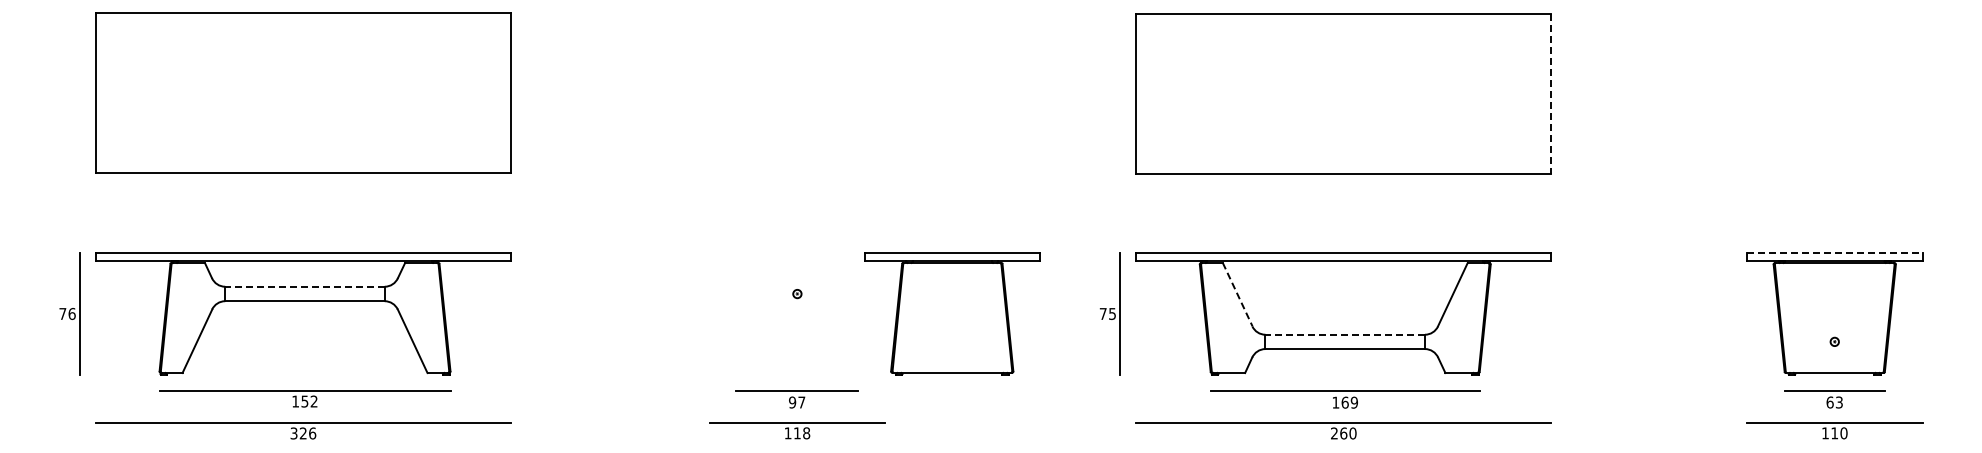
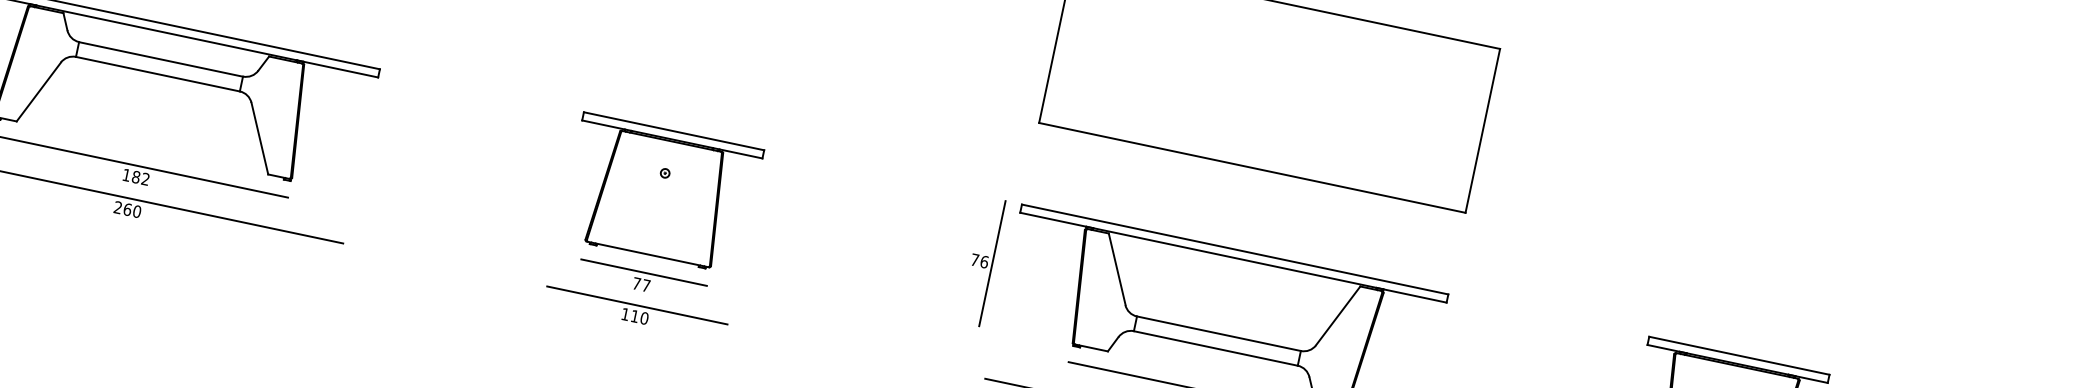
line: (1551, 93) -> (1483, 130), dashed -> solid
line: (1834, 253) -> (1739, 356), dashed -> solid
line: (304, 286) -> (160, 58), dashed -> solid
line: (1237, 294) -> (1117, 269), dashed -> solid
part: (952, 313) -> (661, 193), moved
text: (1112, 313) -> (984, 261), 75 -> 76
line: (1345, 334) -> (1219, 333), dashed -> solid
text: (304, 401) -> (135, 177), 152 -> 182
text: (792, 402) -> (636, 283), 97 -> 77
text: (303, 433) -> (127, 209), 326 -> 260
text: (806, 433) -> (644, 318), 118 -> 110

